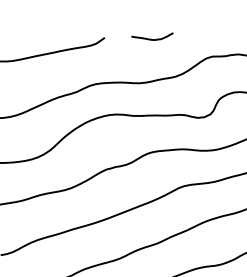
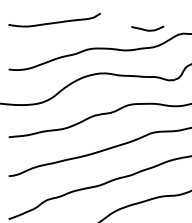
curve: (152, 38) -> (147, 29), moved

